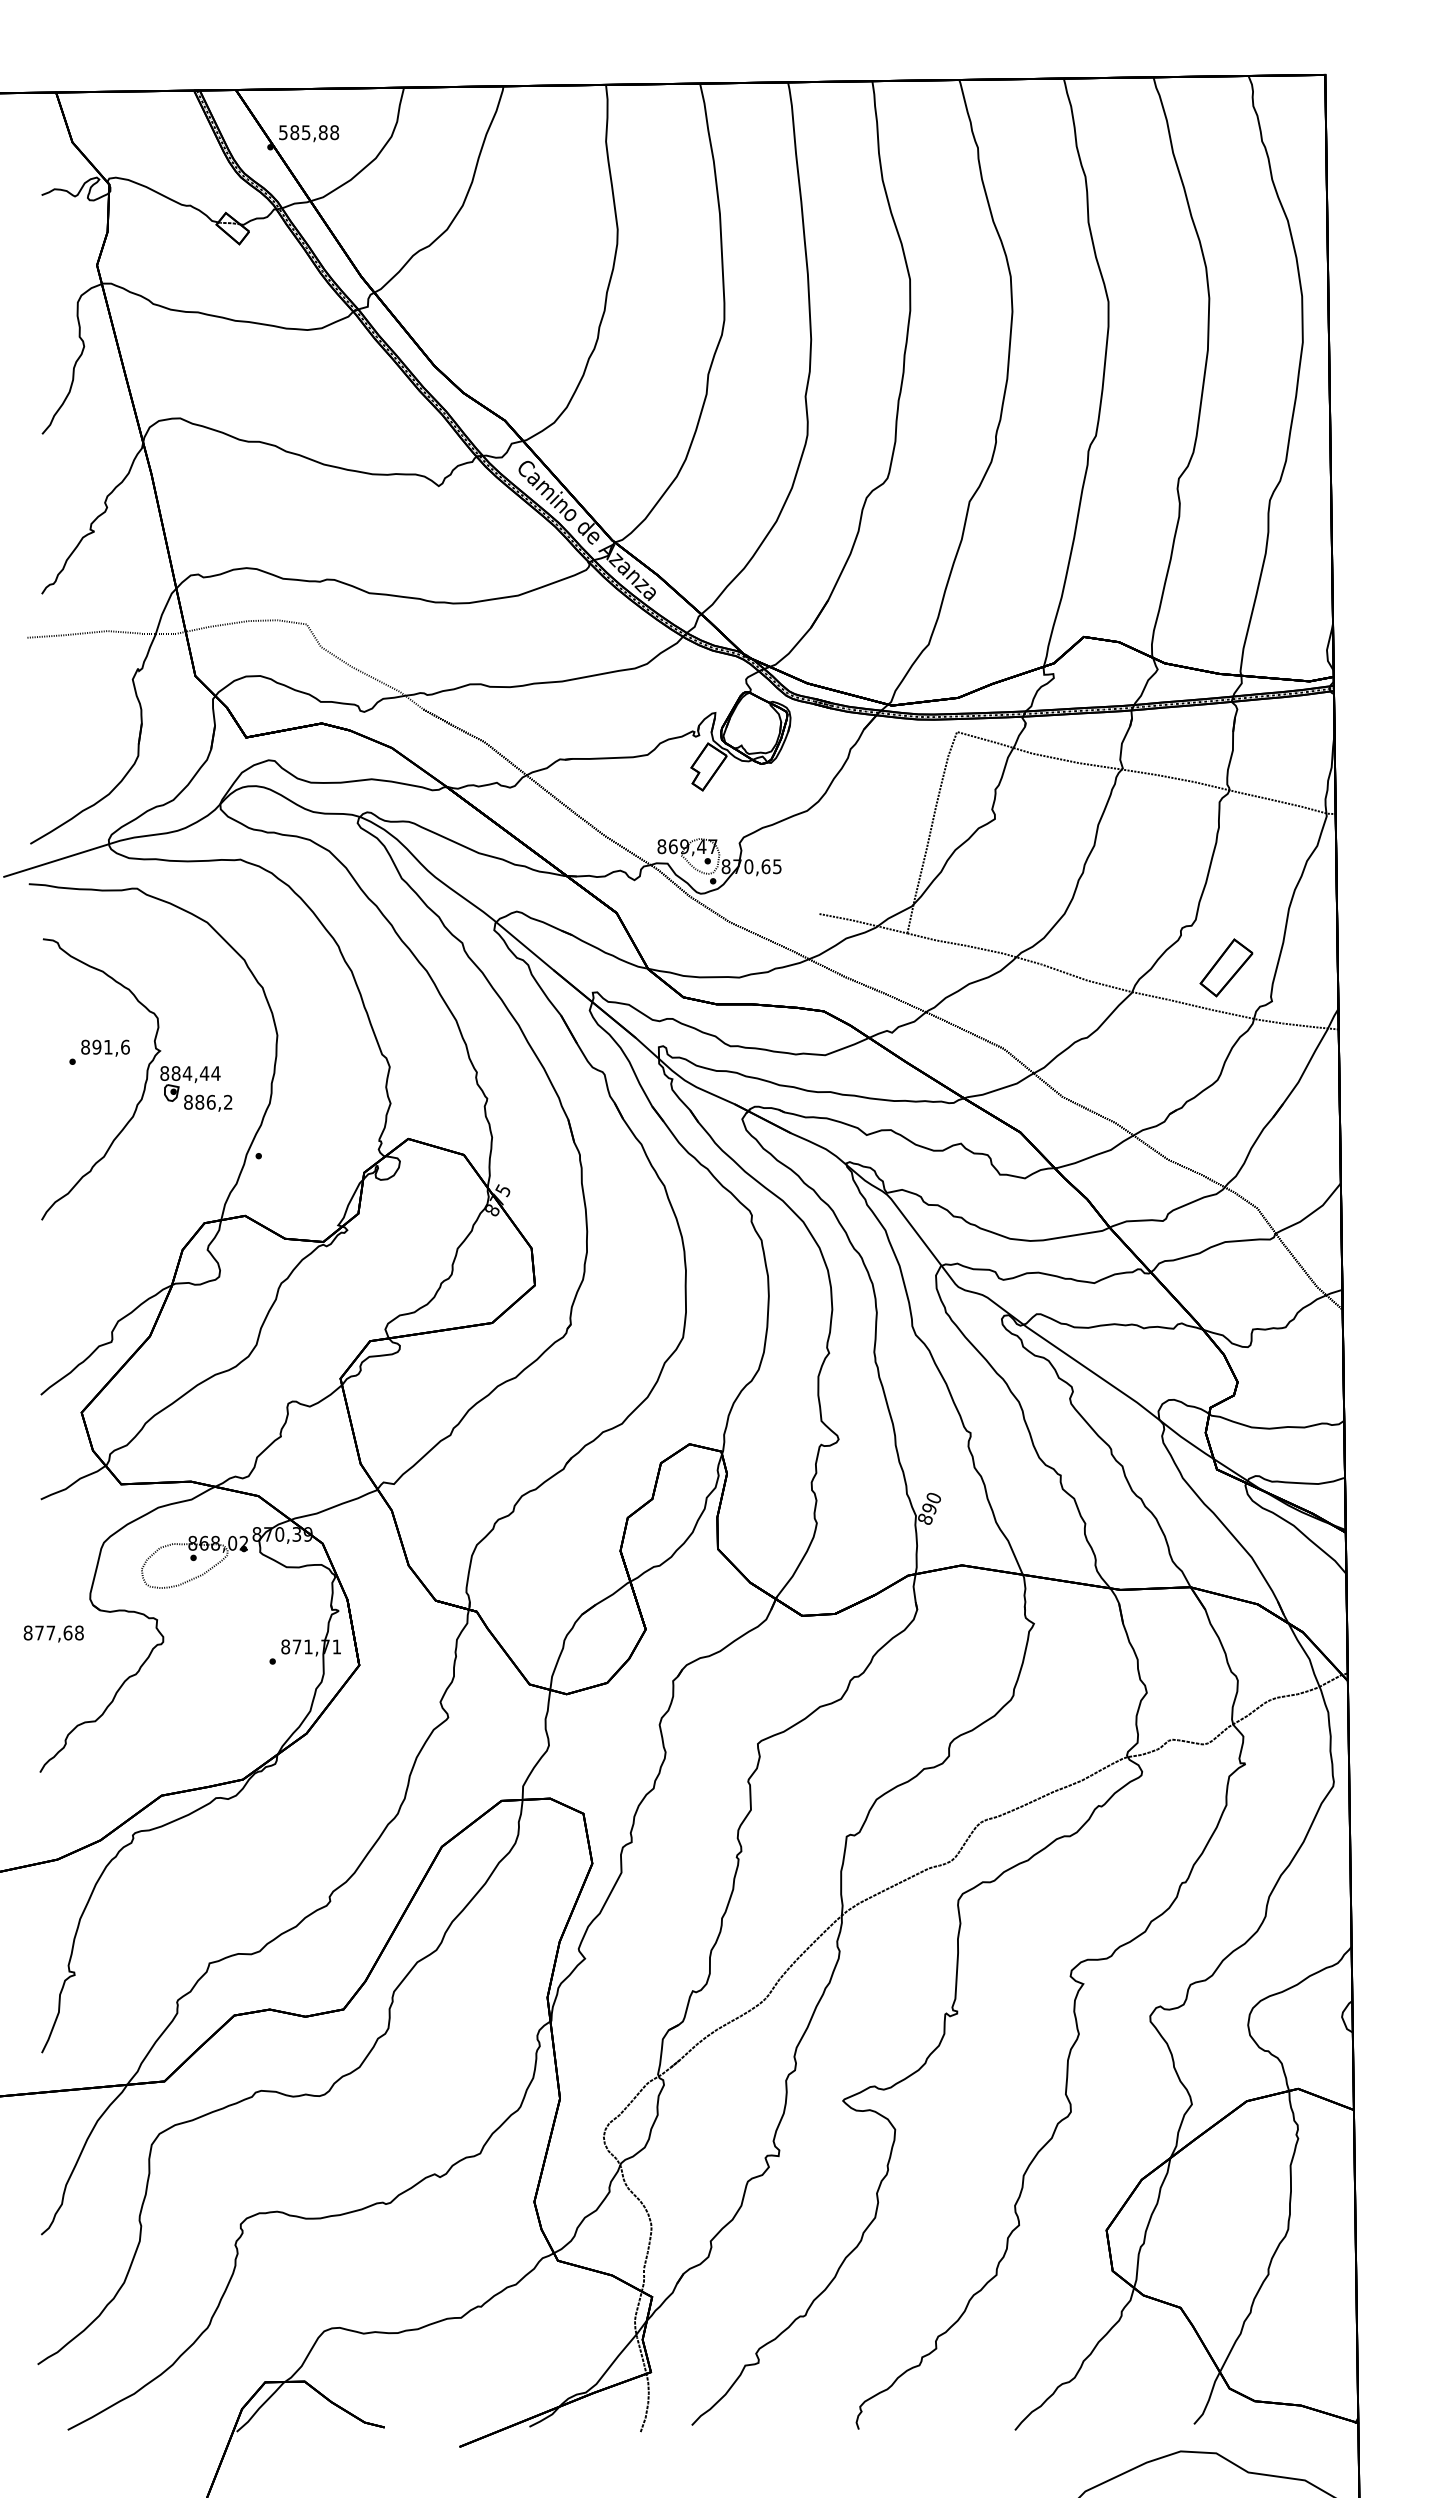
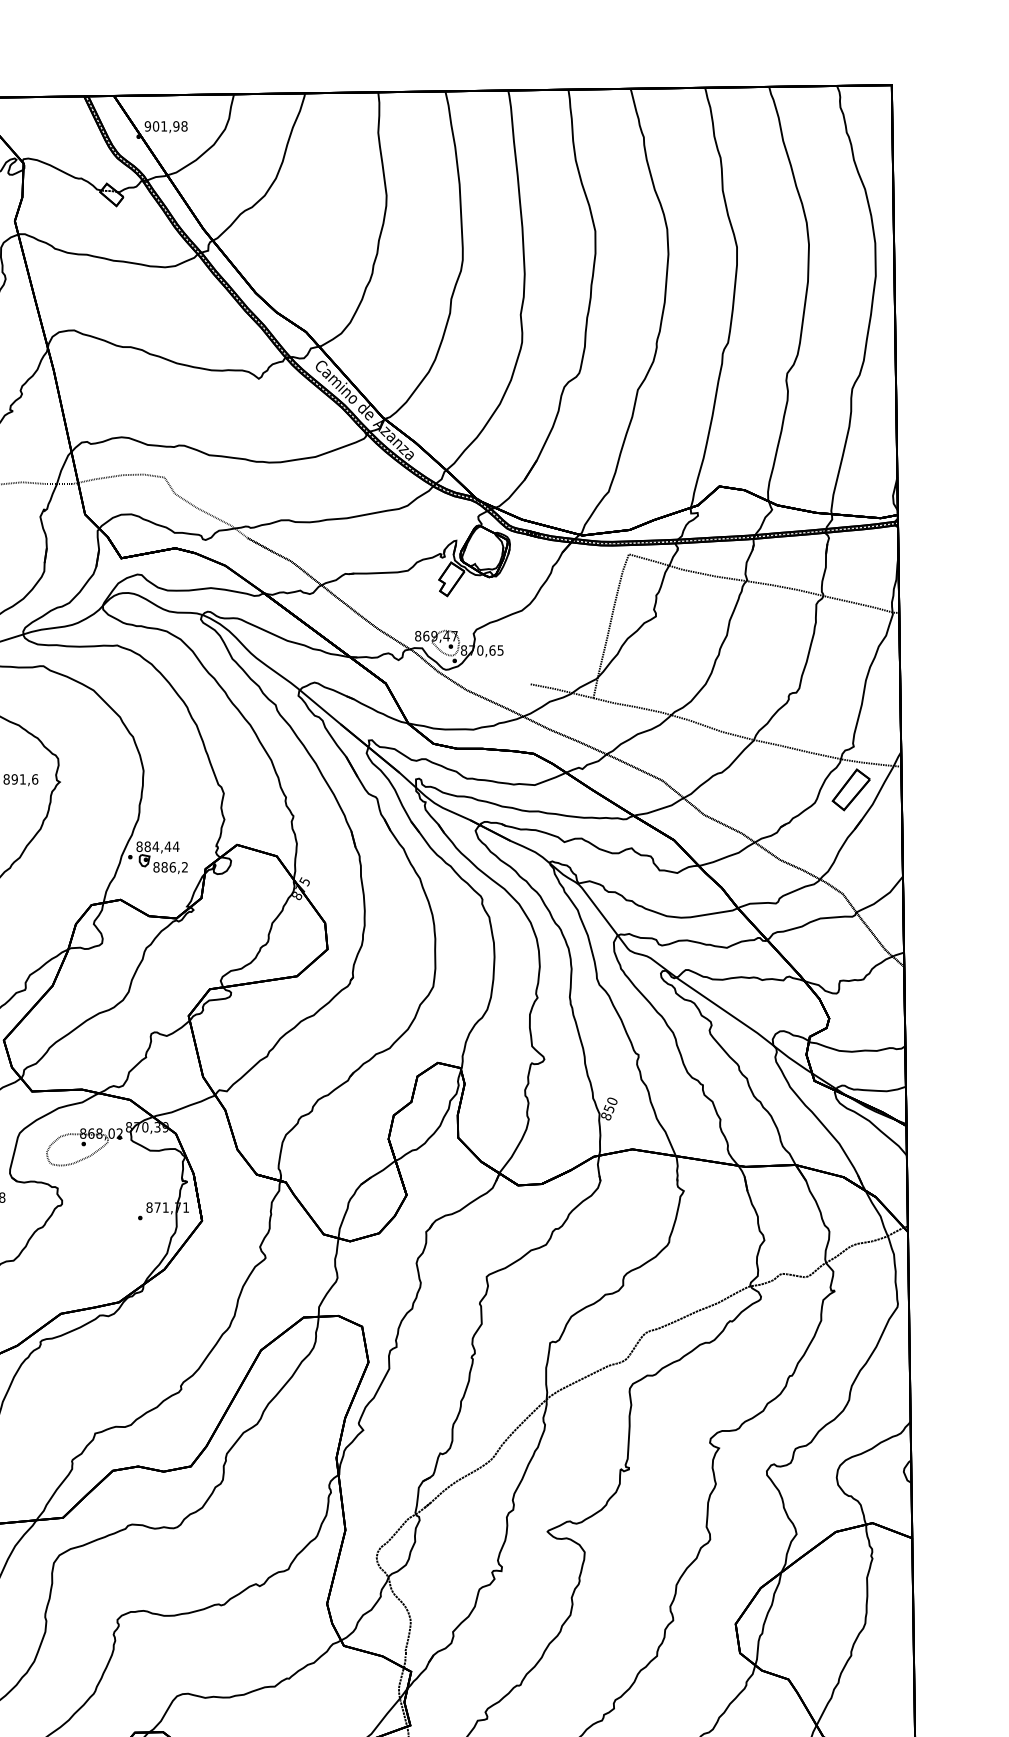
text: (303, 132) -> (162, 126), 585,88 -> 901,98
part: (1226, 967) -> (851, 789), moved
part: (195, 1082) -> (161, 853), moved
text: (928, 1509) -> (608, 1109), 890 -> 850

